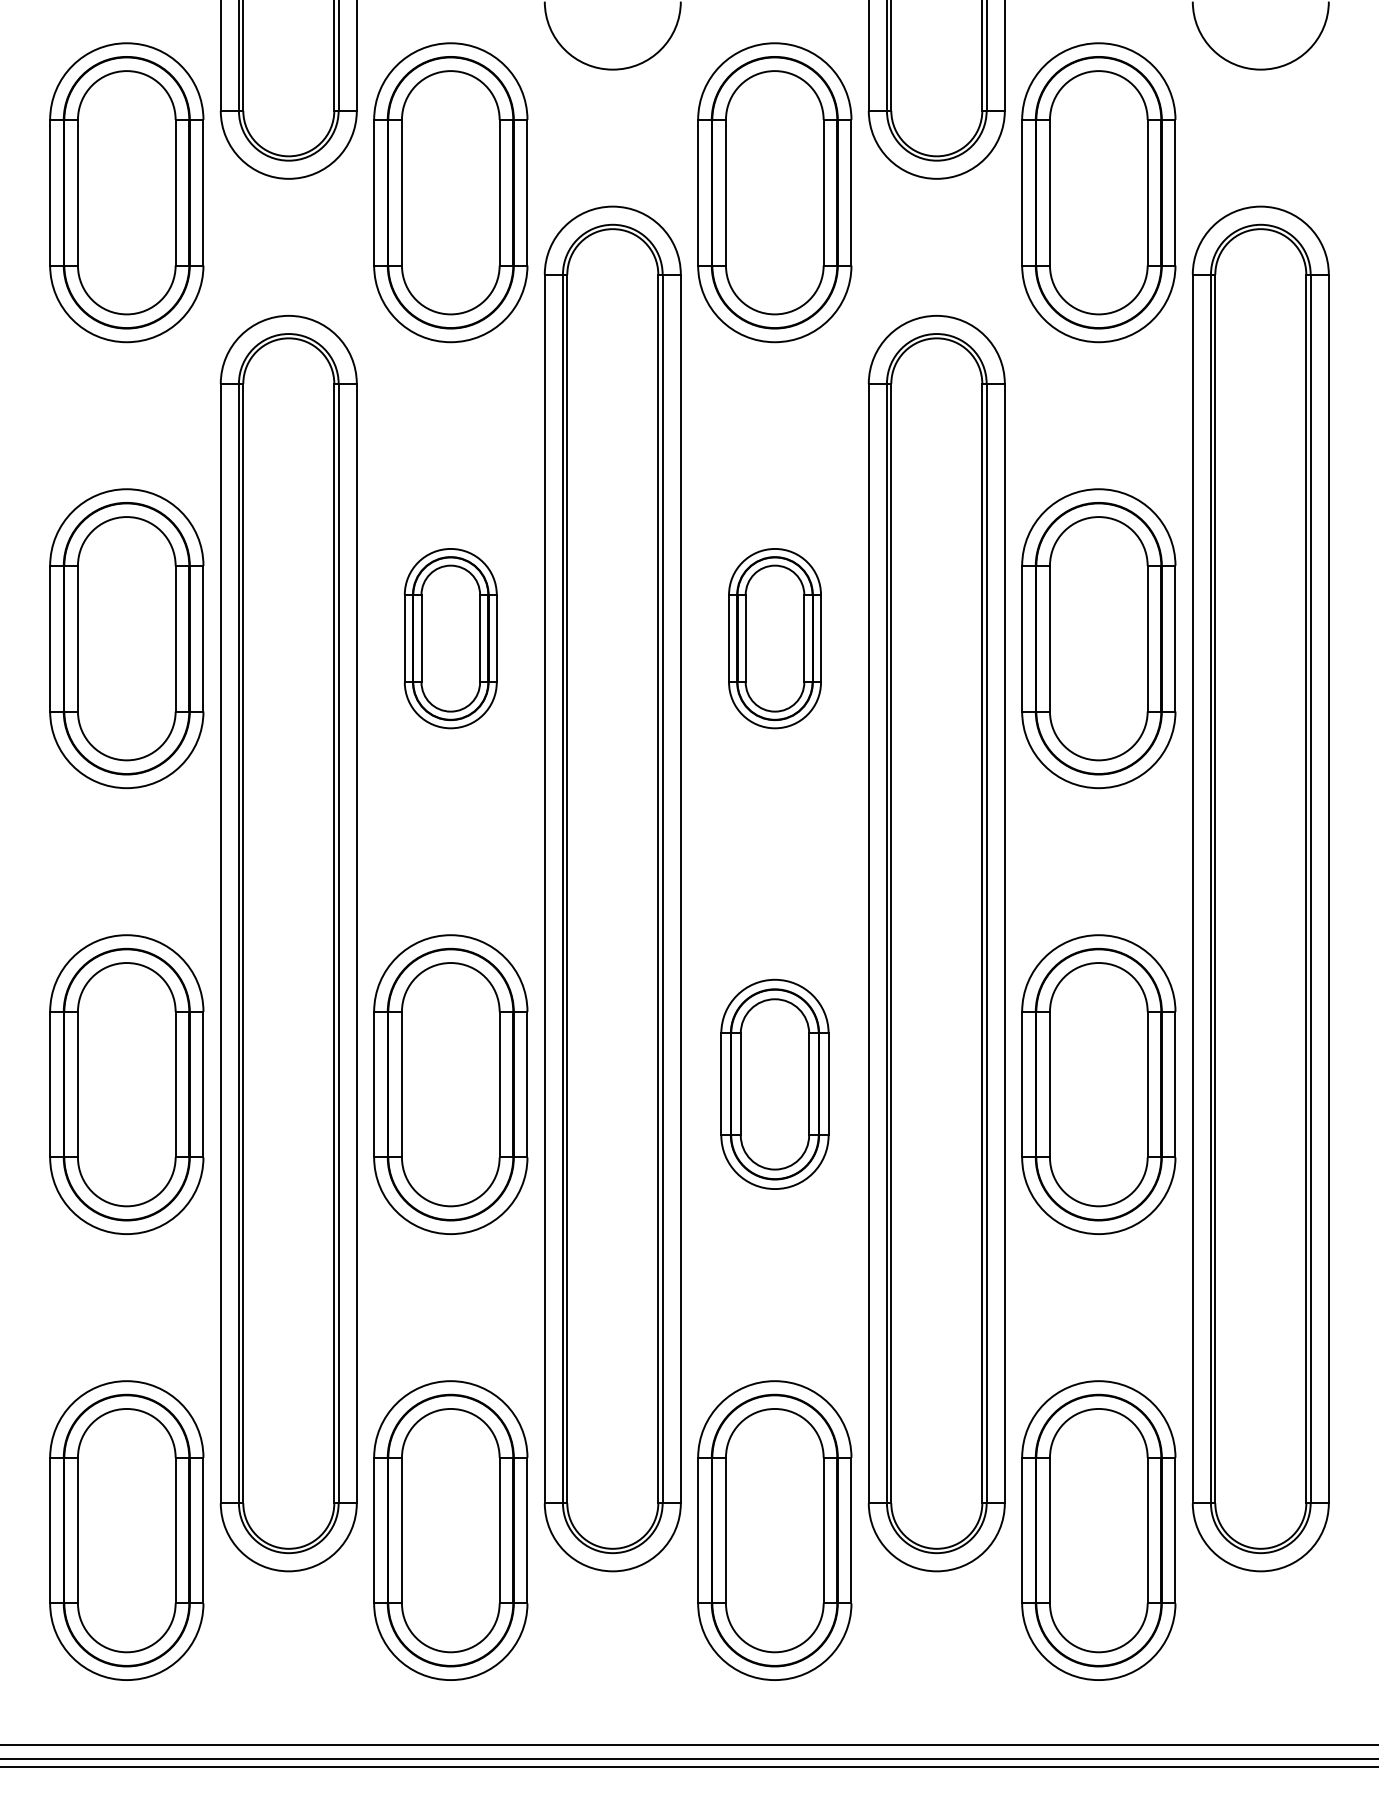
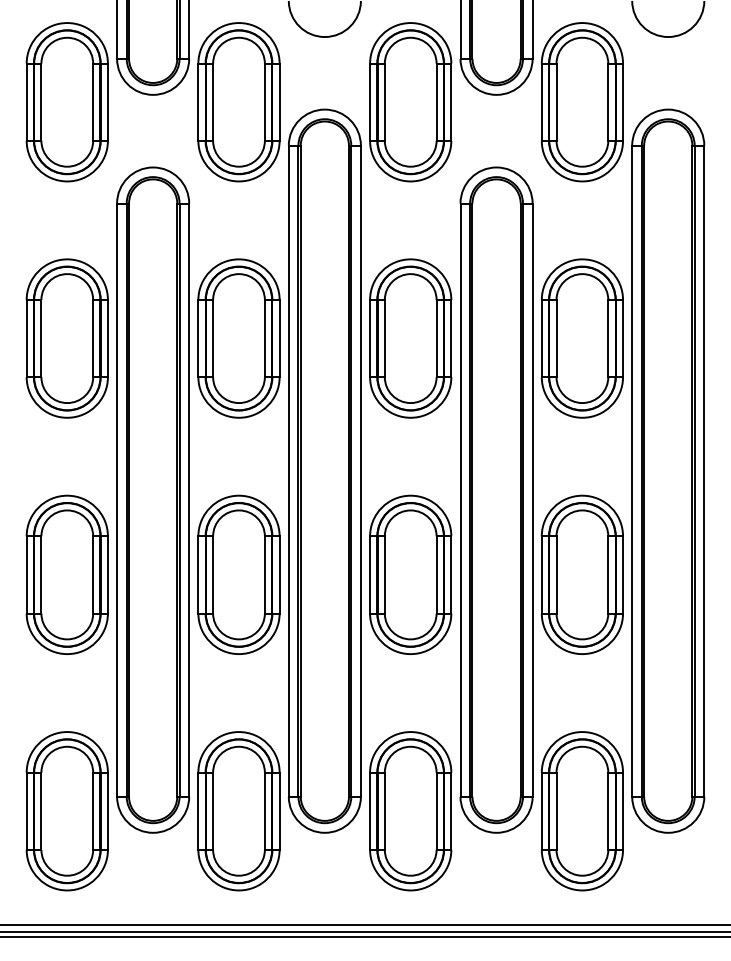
part: (449, 638) -> (238, 338), size x1.67
part: (774, 638) -> (410, 338), size x1.67
part: (774, 1083) -> (410, 574), size x1.43

